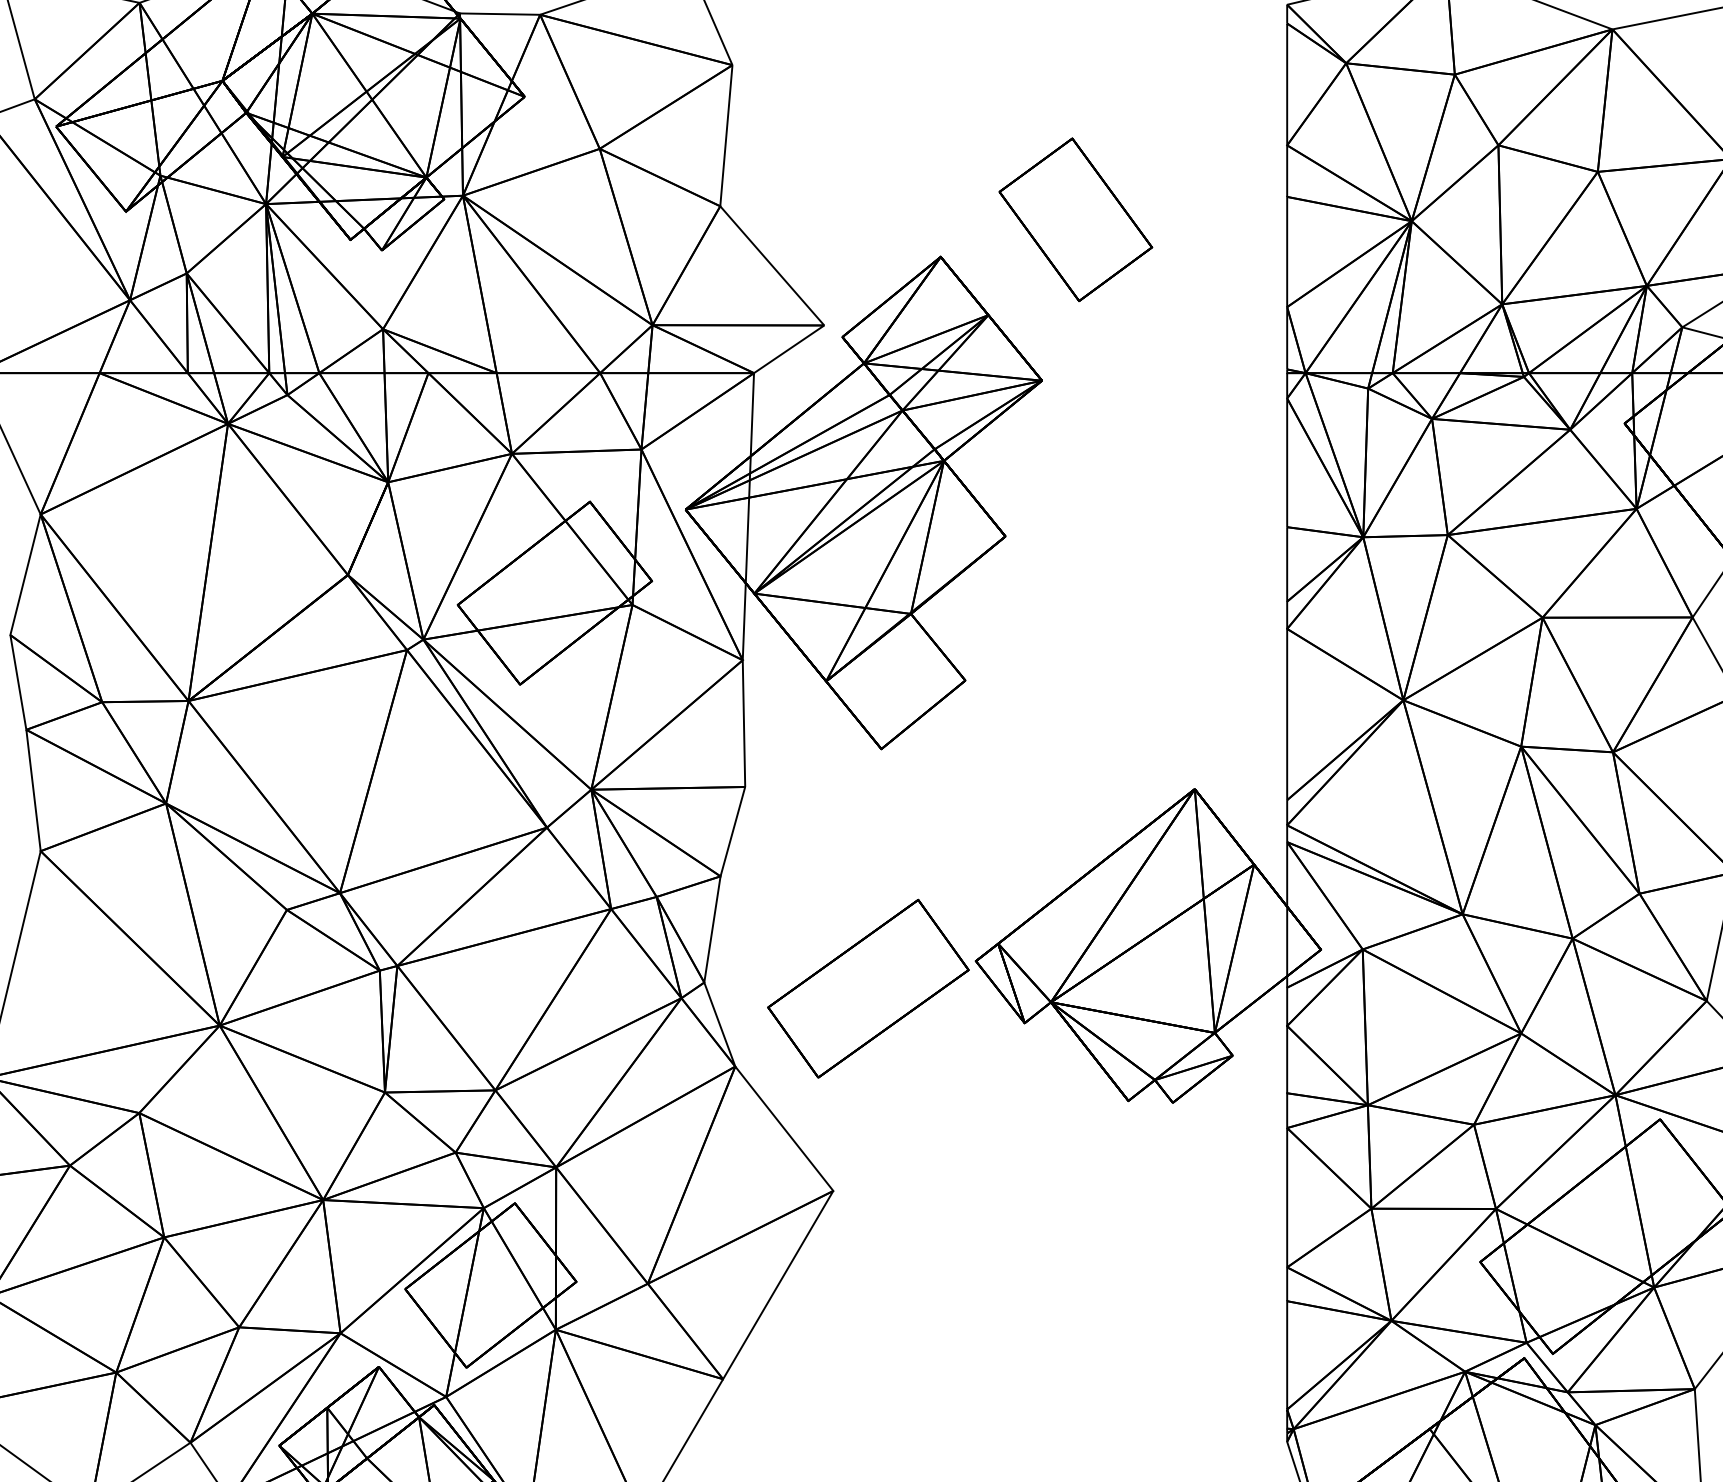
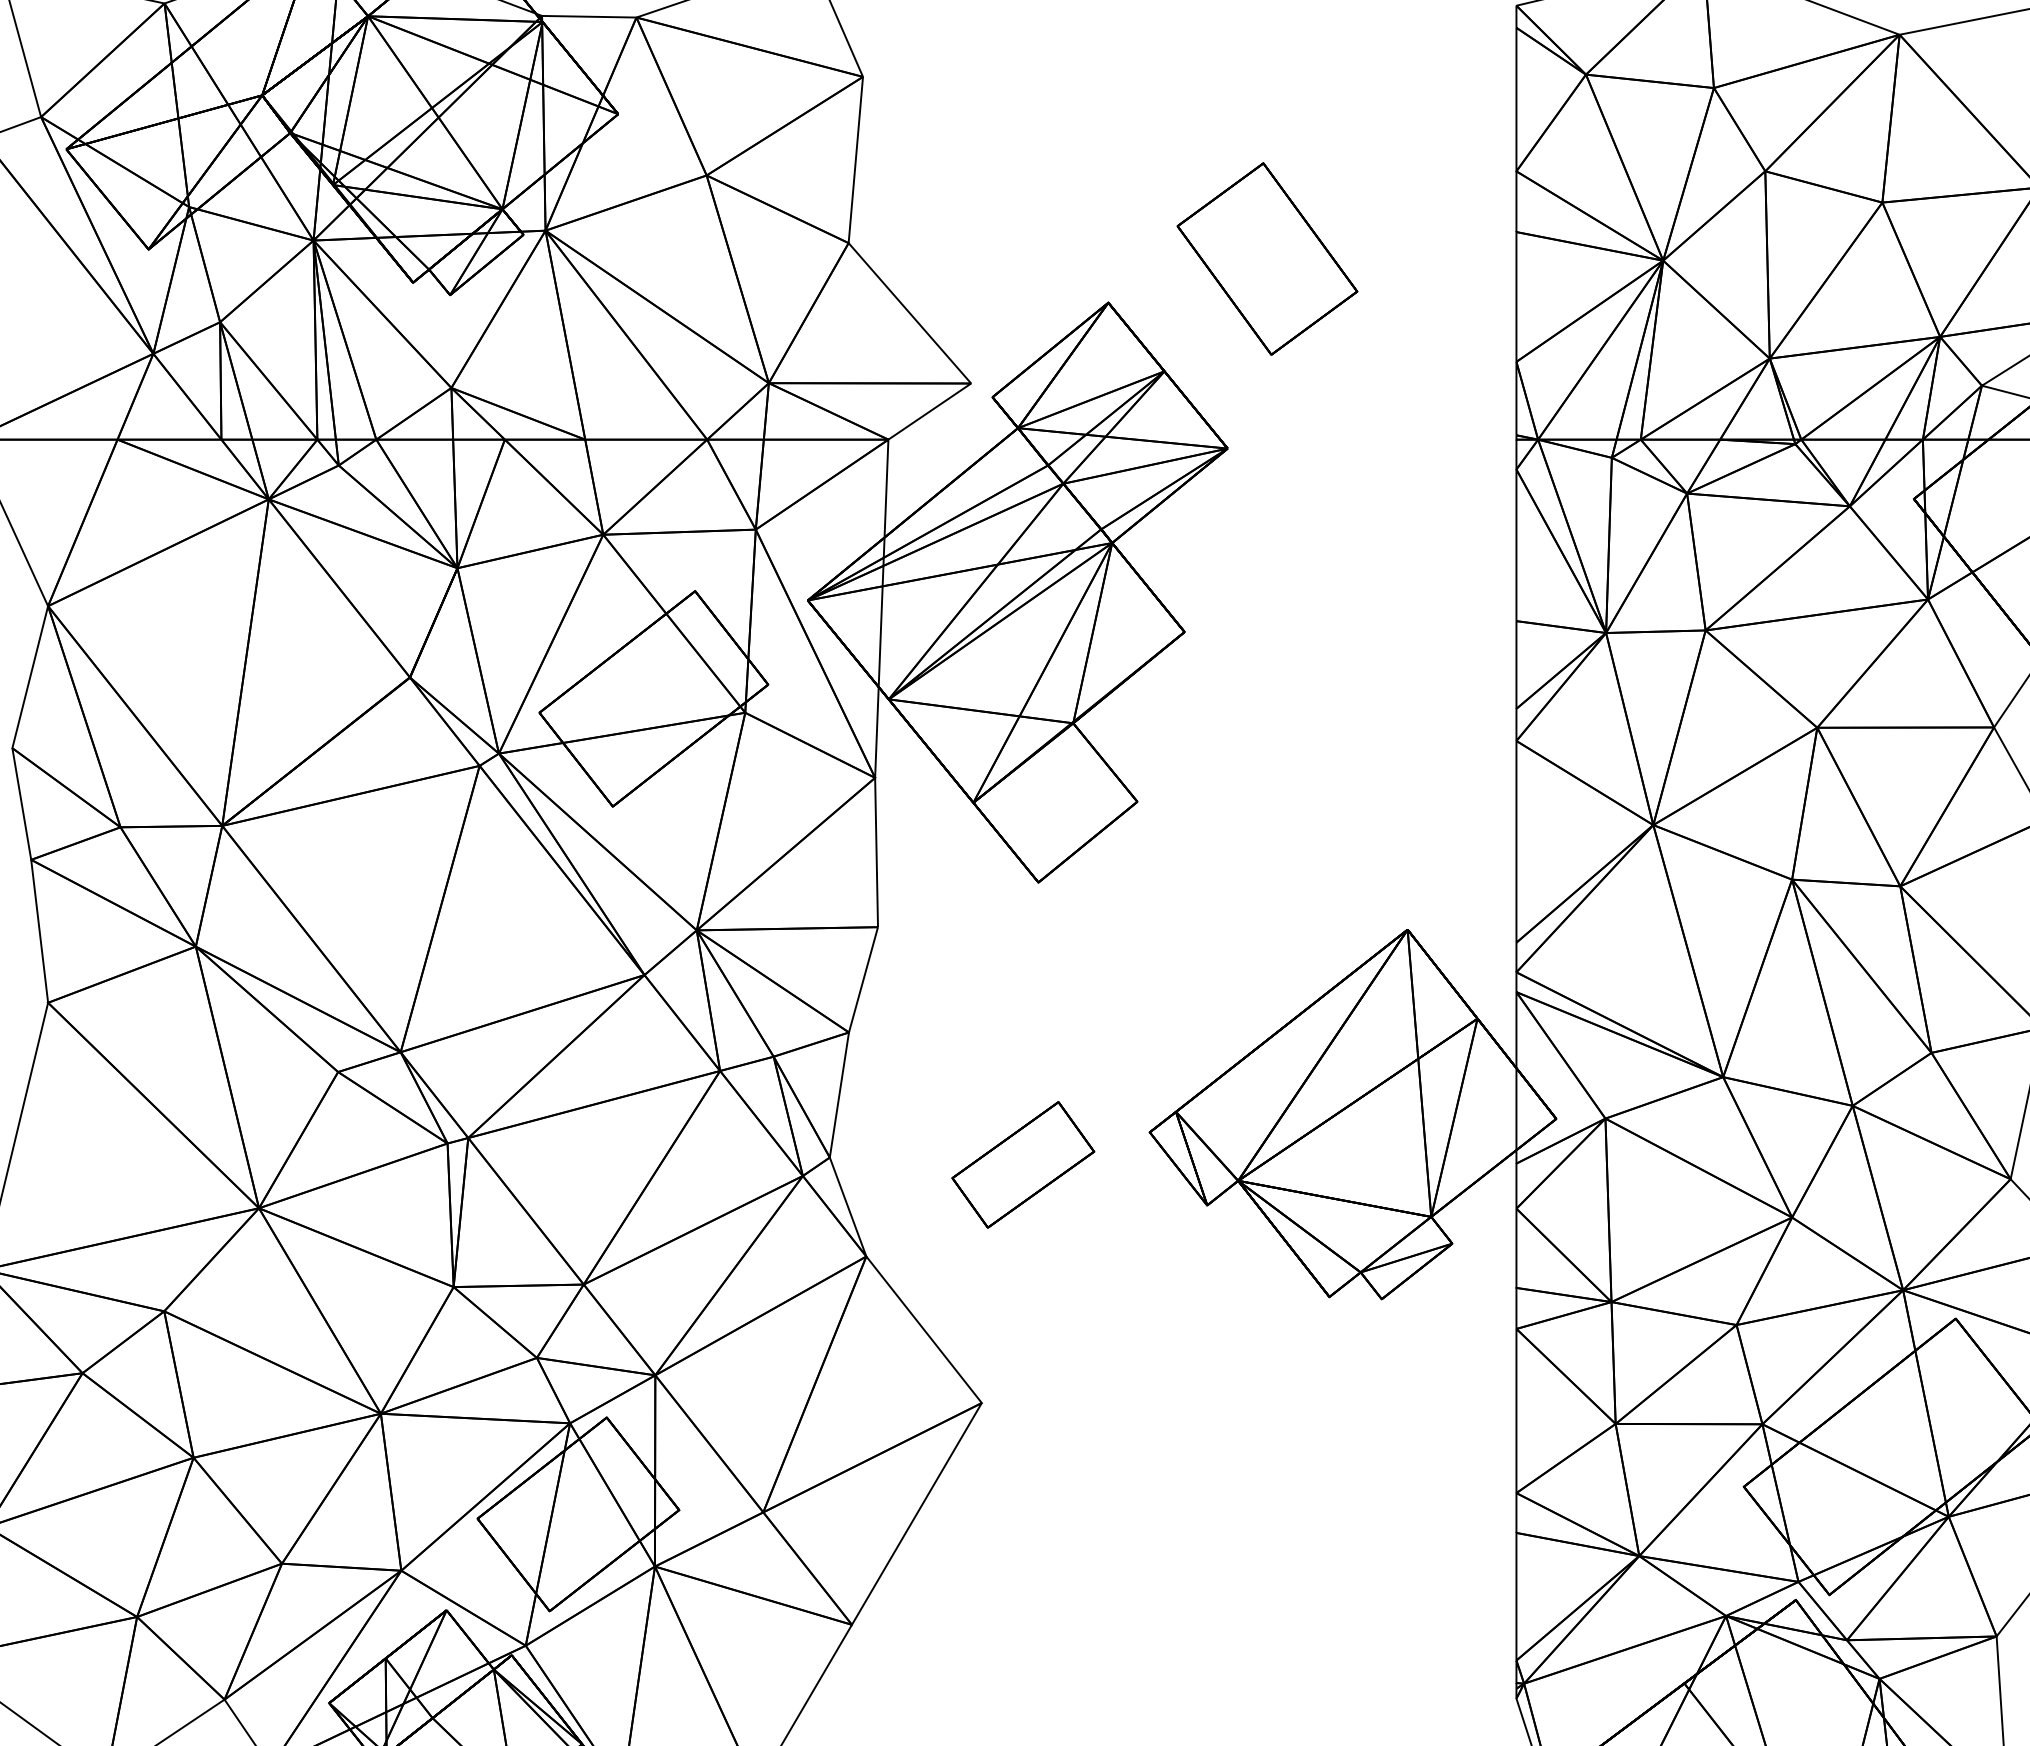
part: (868, 988) -> (1023, 1164), size x0.6

